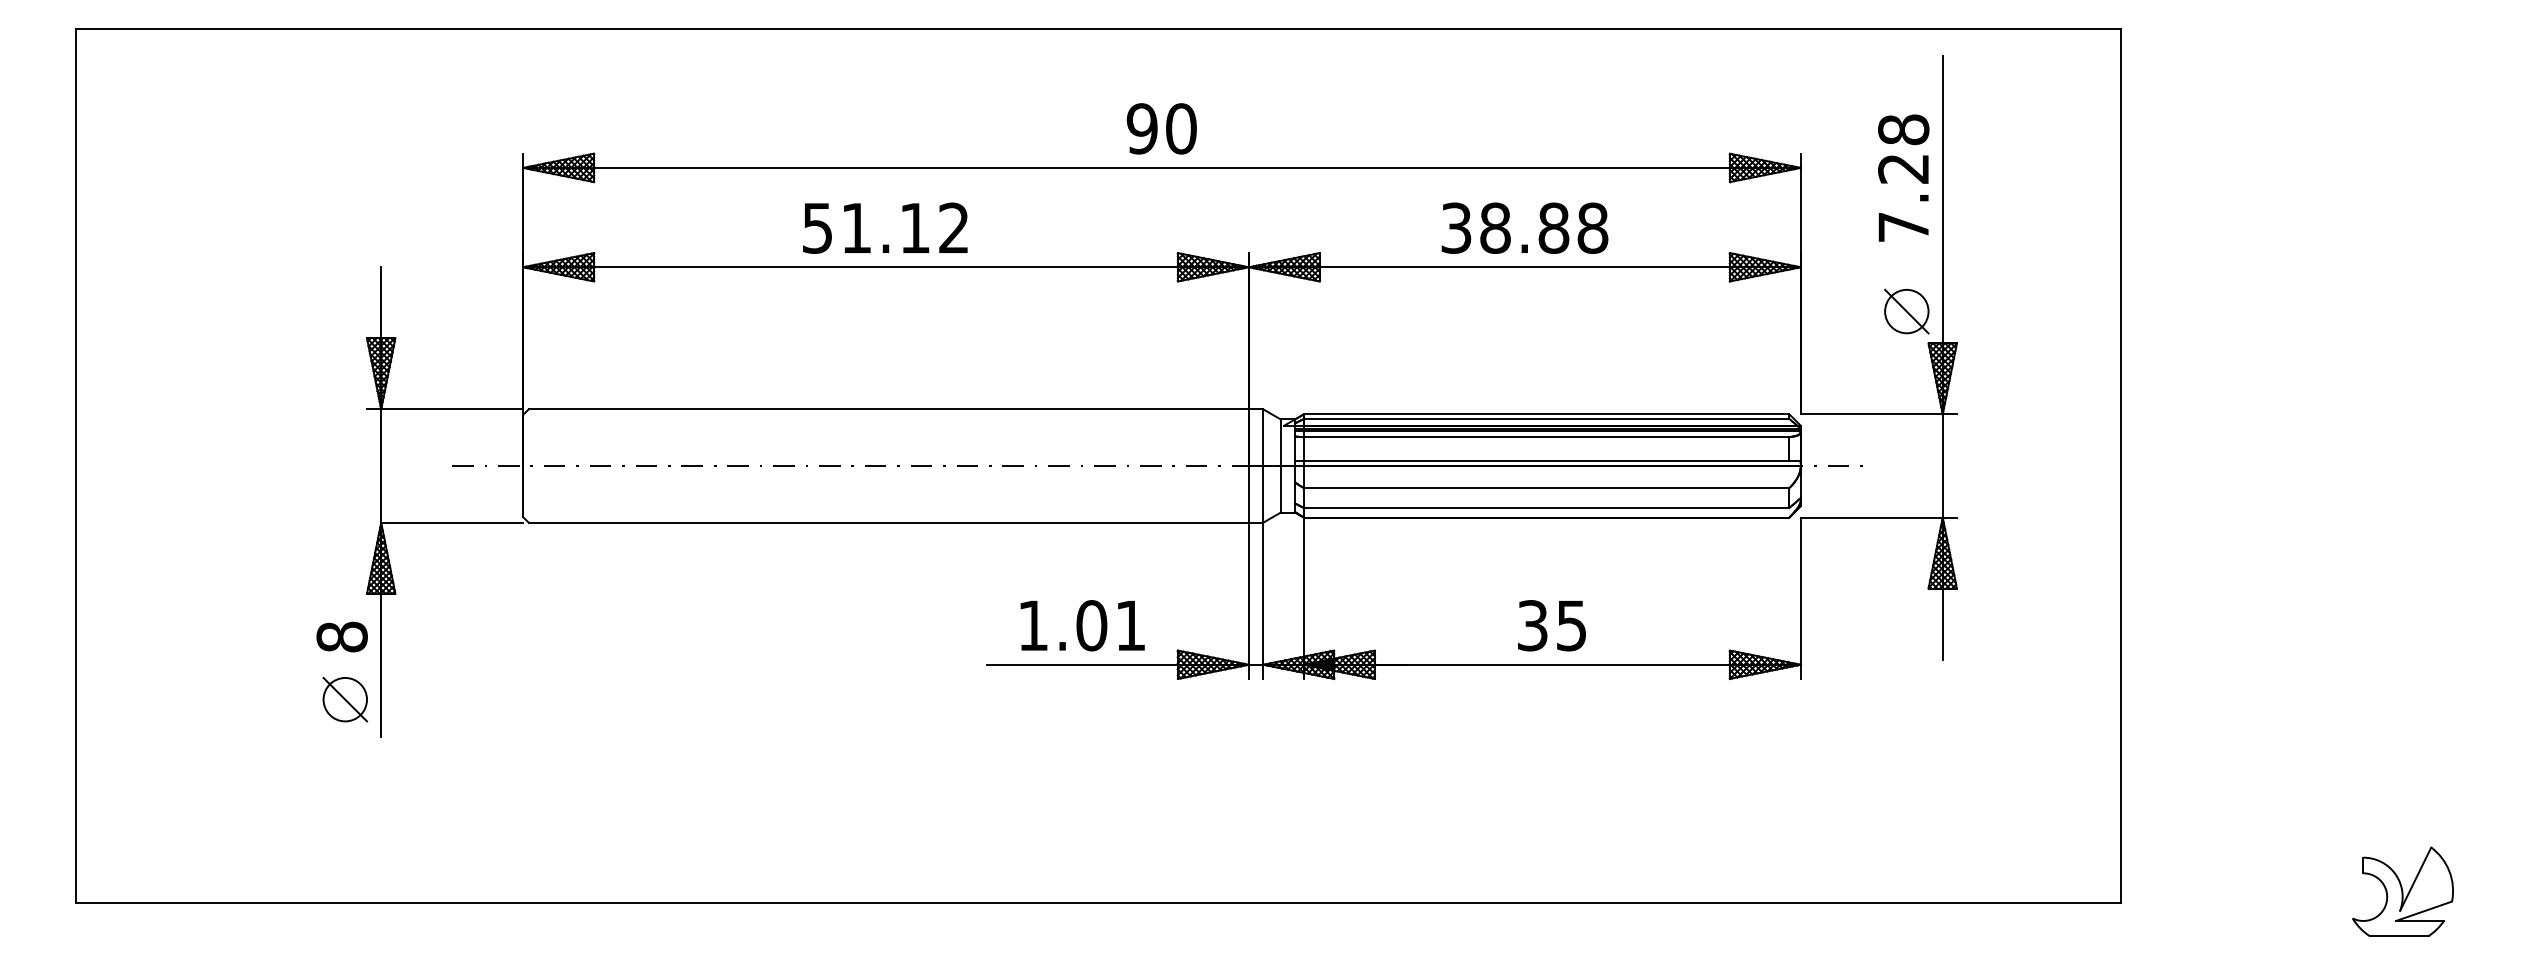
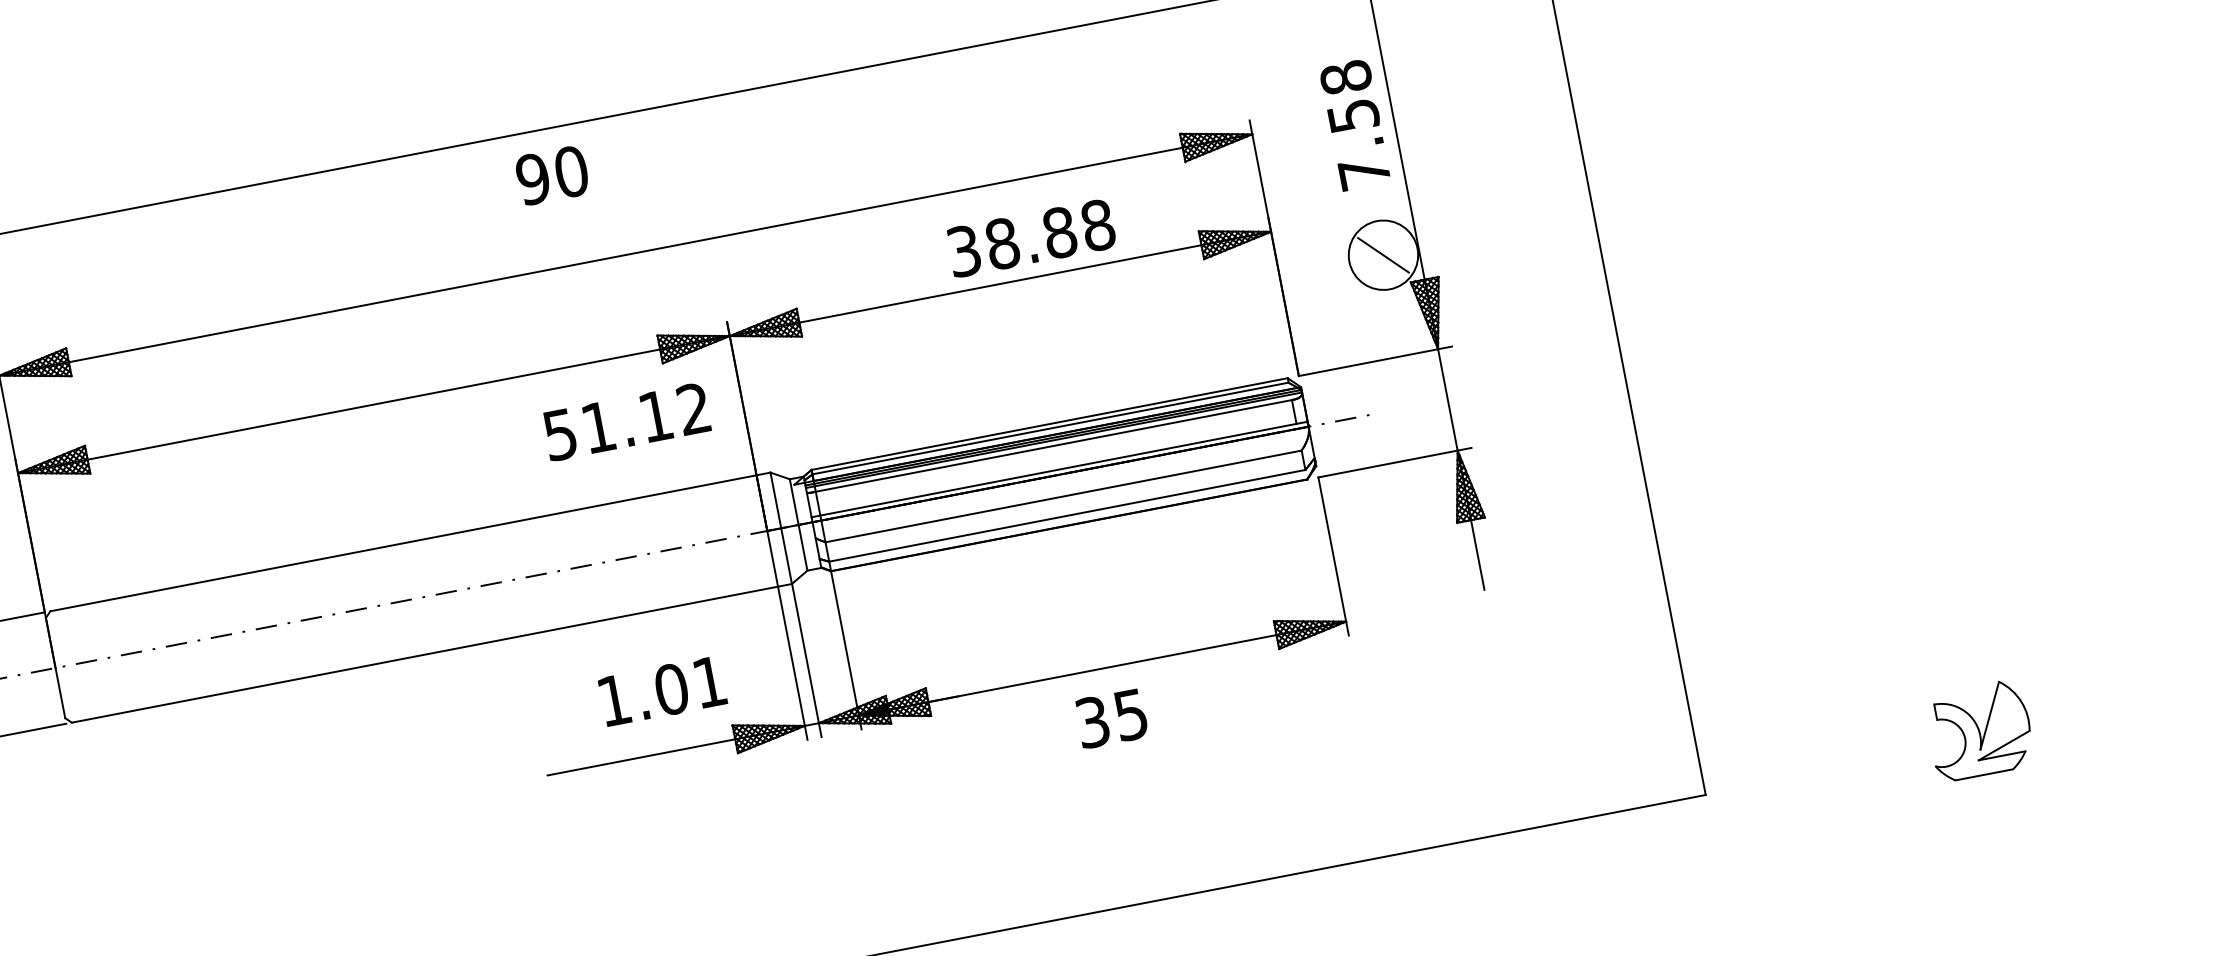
text: (1161, 128) -> (551, 175), moved
text: (1903, 168) -> (1353, 115), 7.28 -> 7.58
text: (885, 227) -> (626, 421), moved
text: (1524, 227) -> (1030, 237), moved
circle: (1906, 311) -> (1383, 255), size x1.6
text: (1082, 625) -> (662, 691), moved
text: (1551, 625) -> (1111, 718), moved

